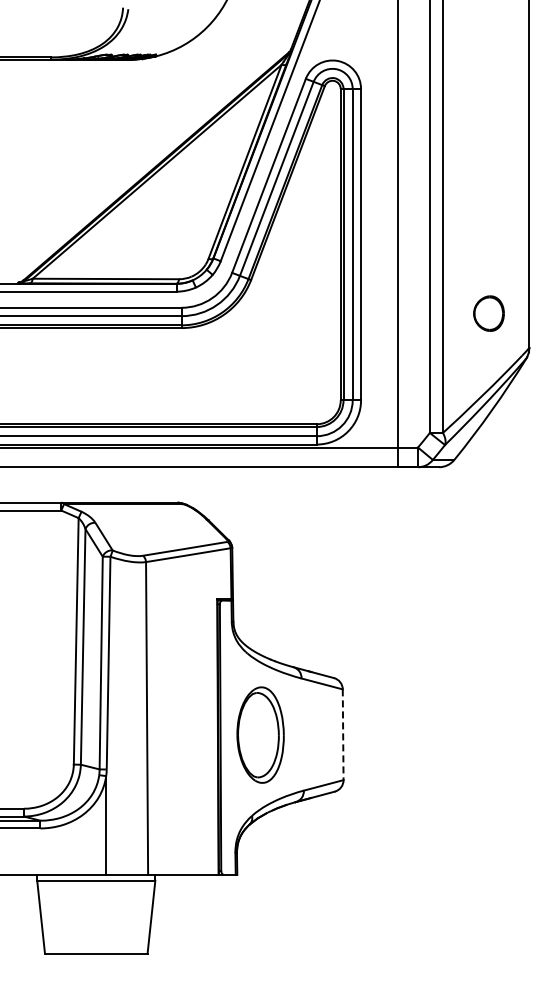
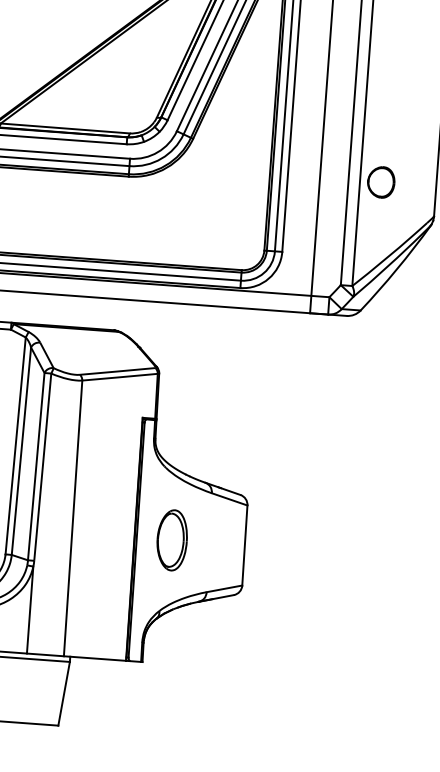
part: (488, 313) -> (380, 182), moved
part: (260, 734) -> (172, 539), size x0.71
line: (343, 735) -> (245, 546), dashed -> solid

